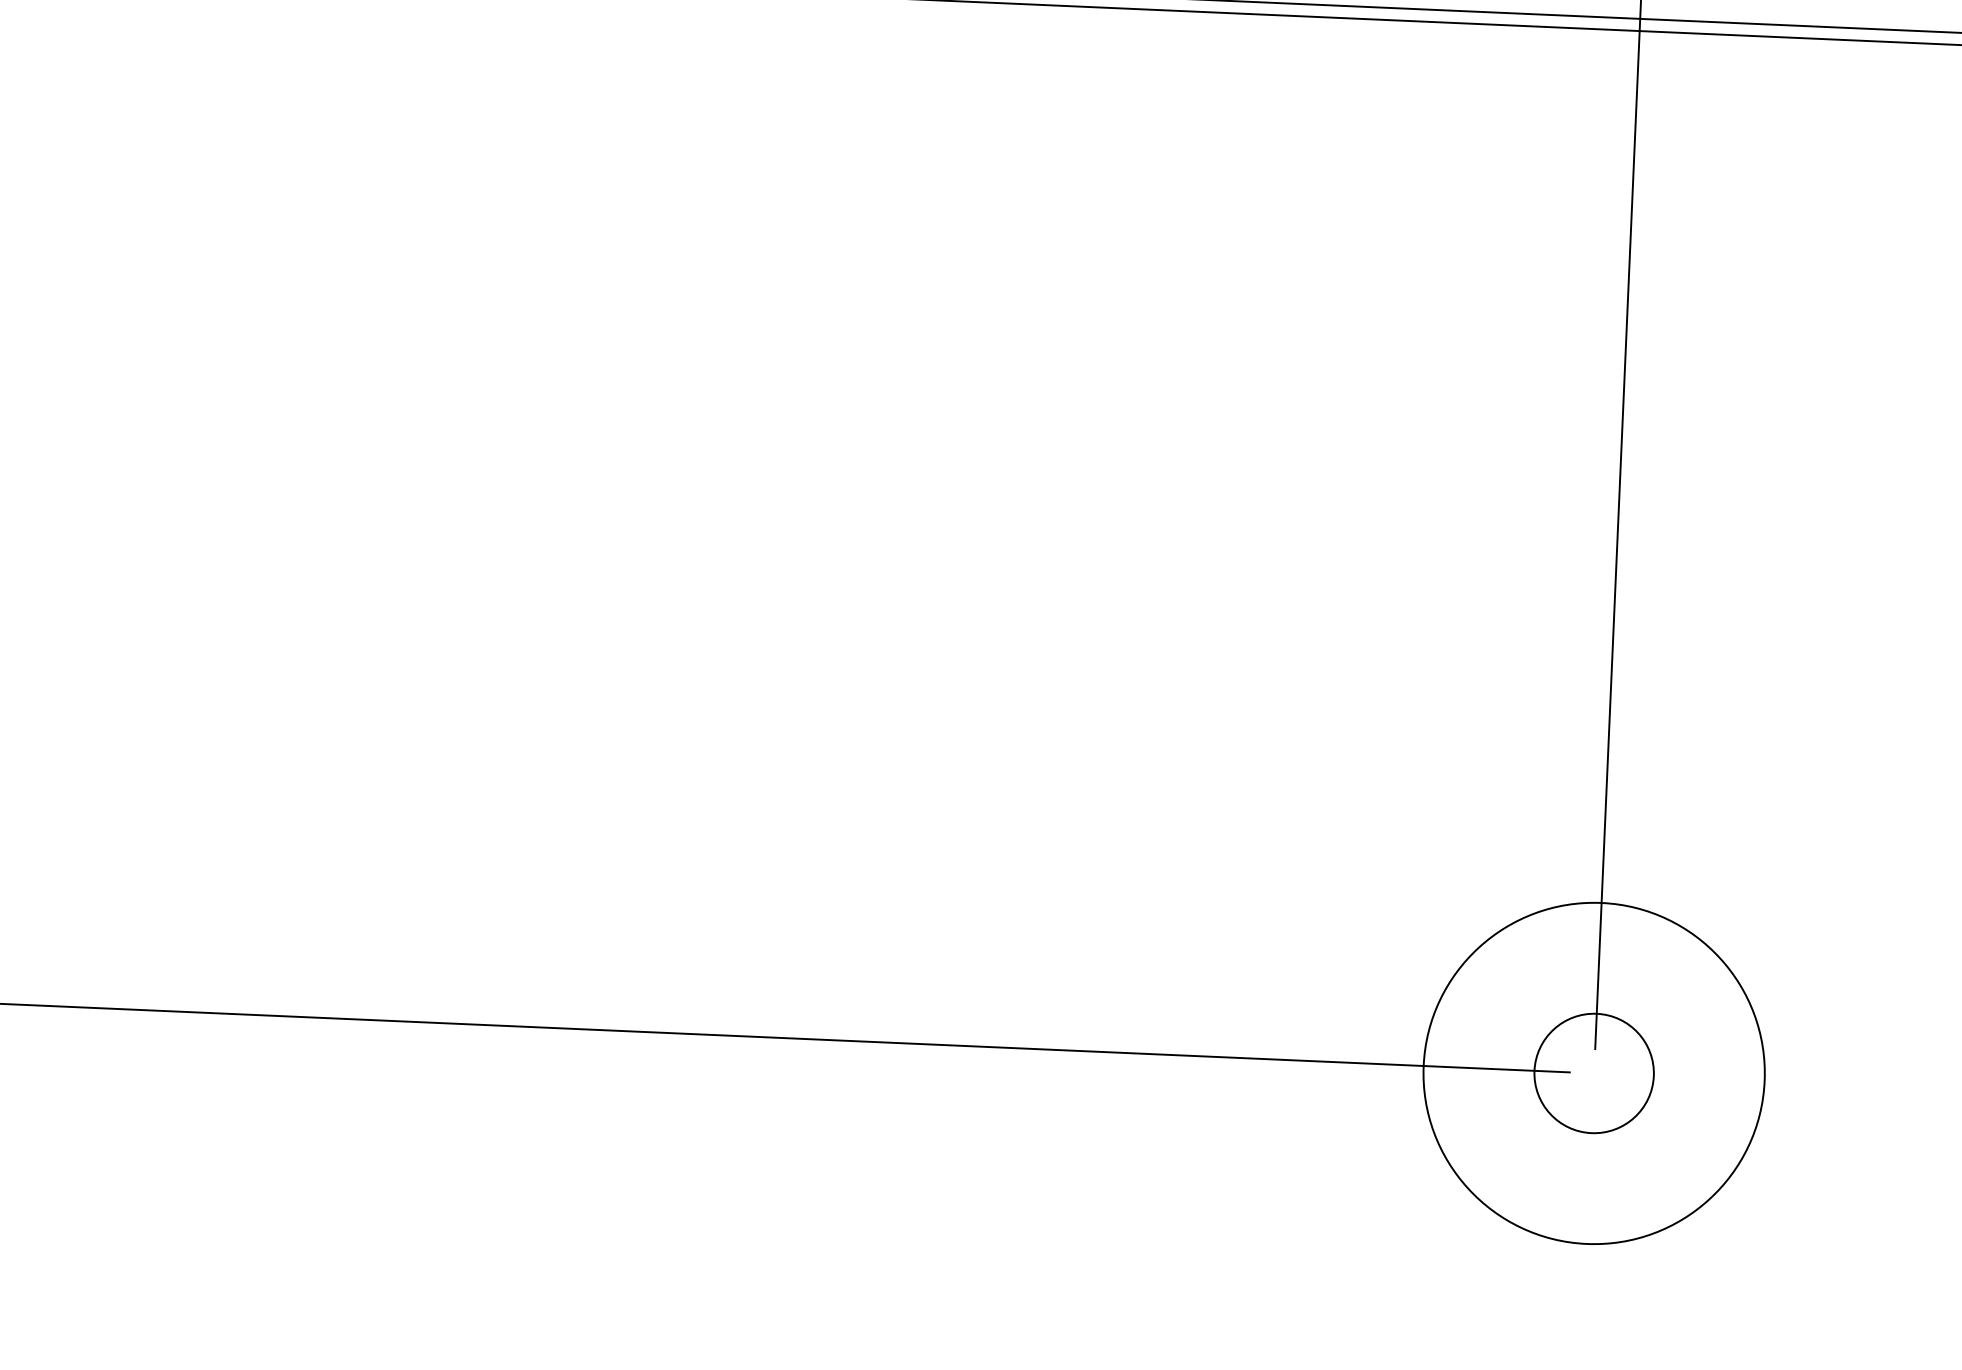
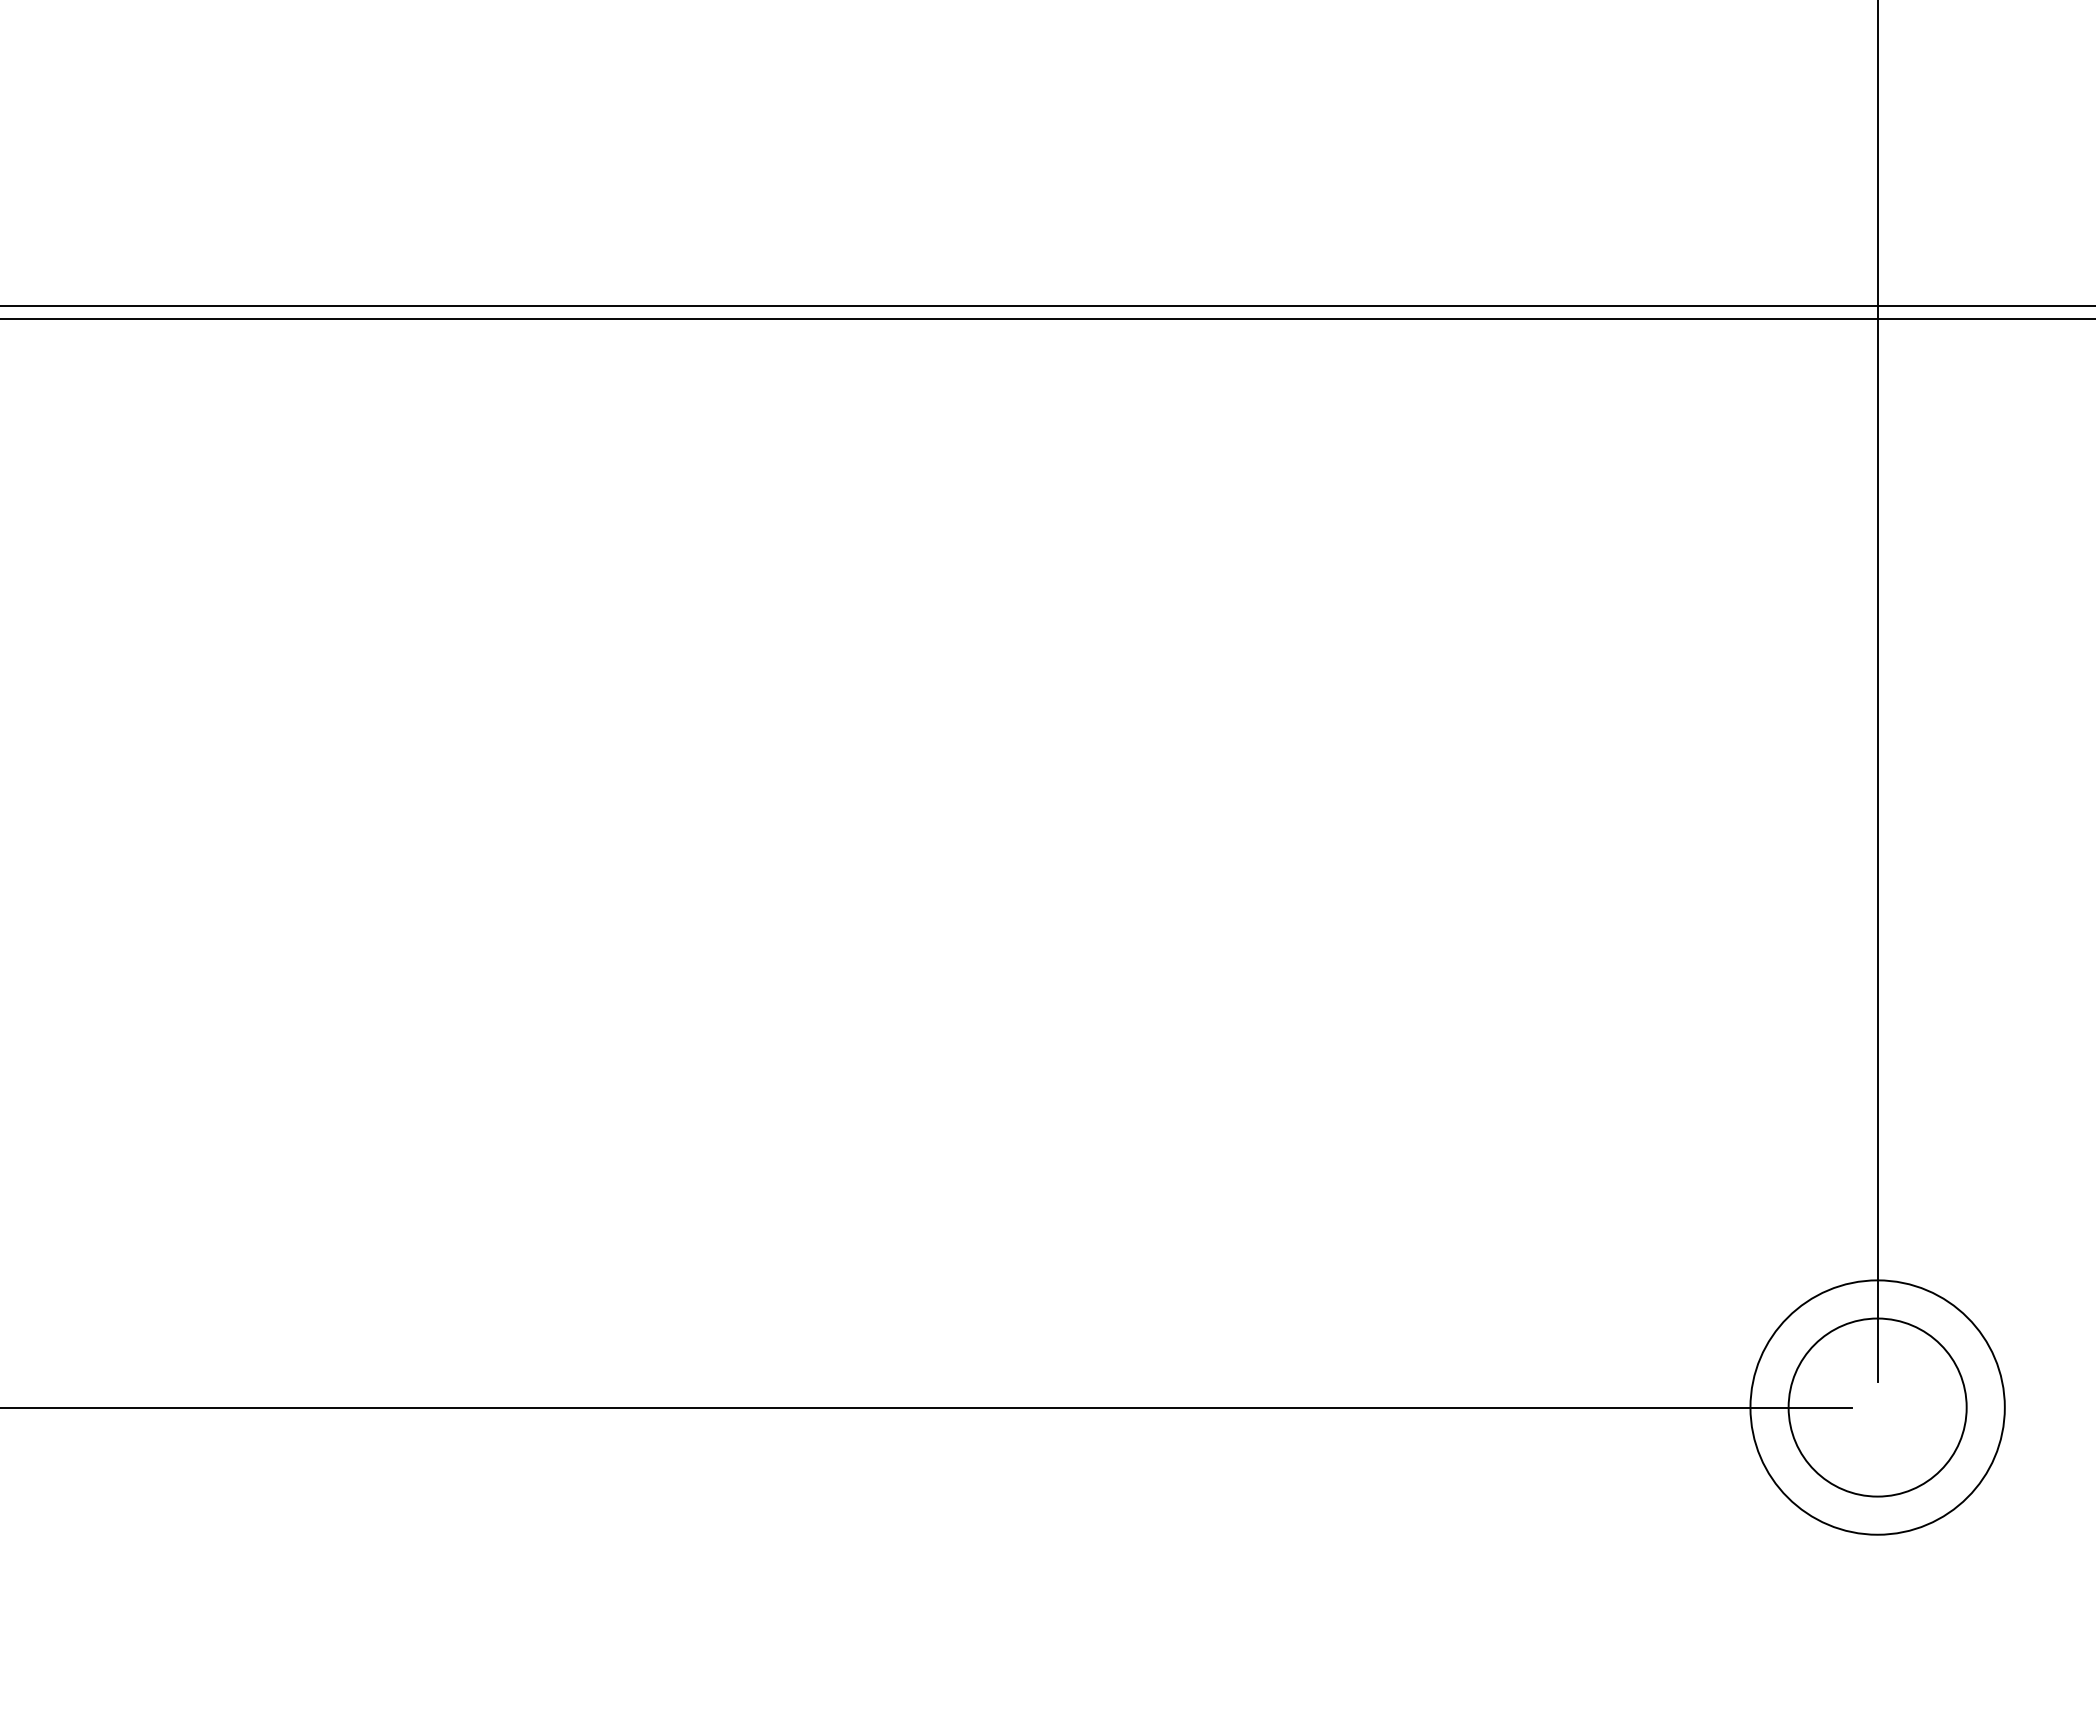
circle: (1594, 1073) -> (1877, 1407), size x0.71
circle: (1594, 1073) -> (1877, 1407), size x1.43

